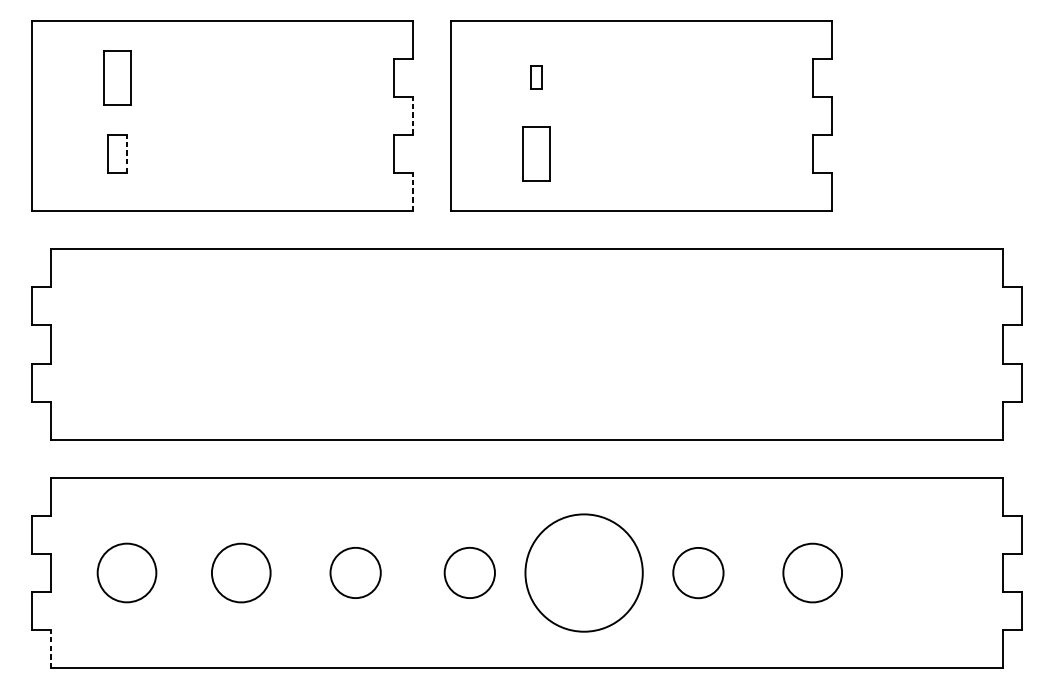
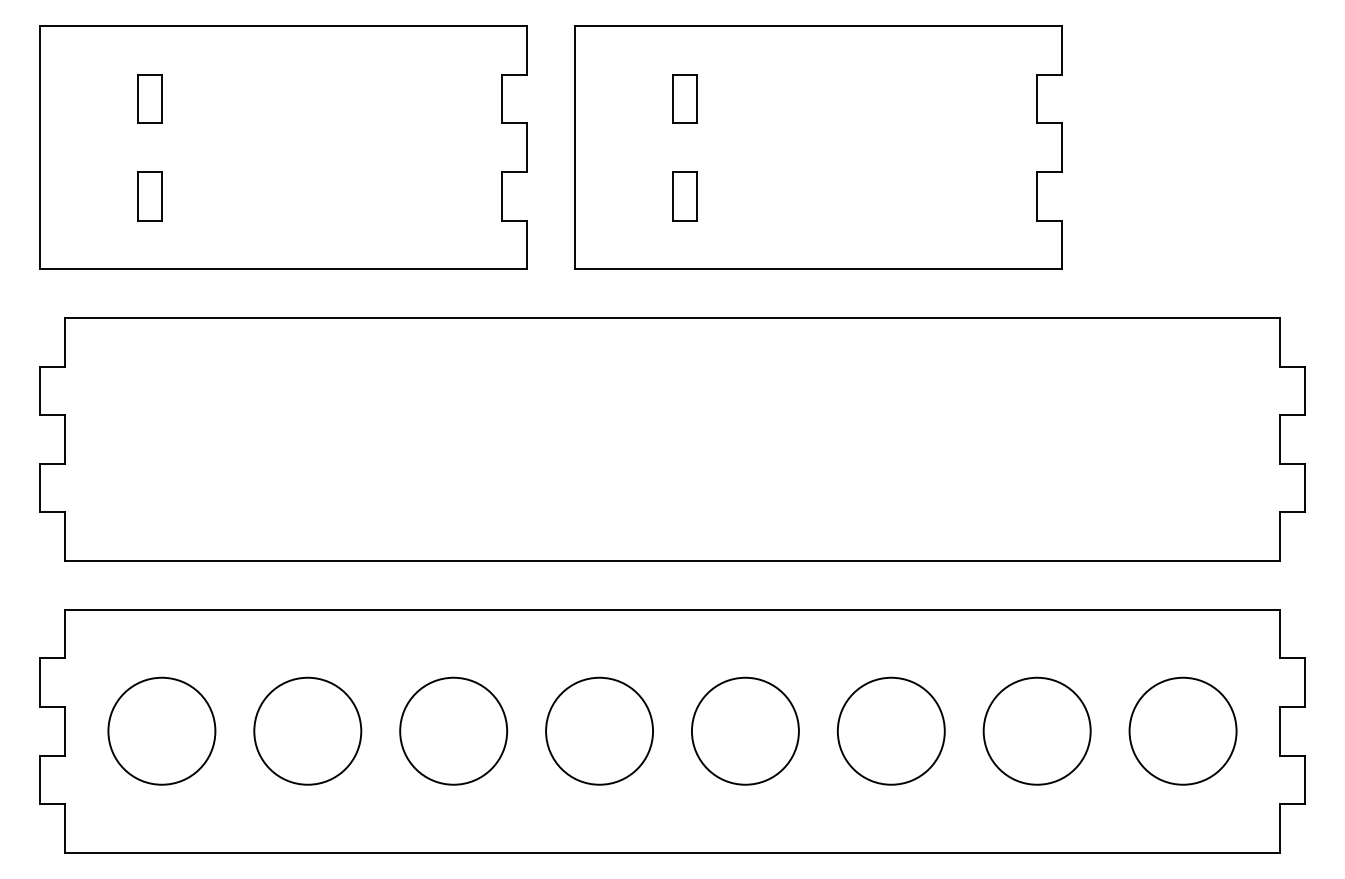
part: (117, 77) -> (149, 98), size x0.71
part: (536, 77) -> (684, 98), size x1.67
line: (412, 115) -> (526, 147), dashed -> solid
line: (126, 153) -> (161, 195), dashed -> solid
part: (536, 154) -> (684, 196), size x0.71
line: (412, 191) -> (526, 244), dashed -> solid
circle: (126, 572) -> (161, 730), size x1.43
circle: (241, 572) -> (307, 730), size x1.43
circle: (355, 572) -> (453, 730), size x1.67
circle: (469, 572) -> (599, 730), size x1.67
circle: (583, 572) -> (744, 730), size x0.71
circle: (697, 572) -> (890, 730), size x1.67
circle: (812, 572) -> (1036, 730), size x1.43
circle: (926, 572) -> (1182, 730), added
line: (50, 649) -> (64, 828), dashed -> solid

